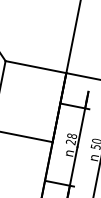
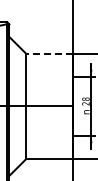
line: (34, 66) -> (48, 53), solid -> dashed

